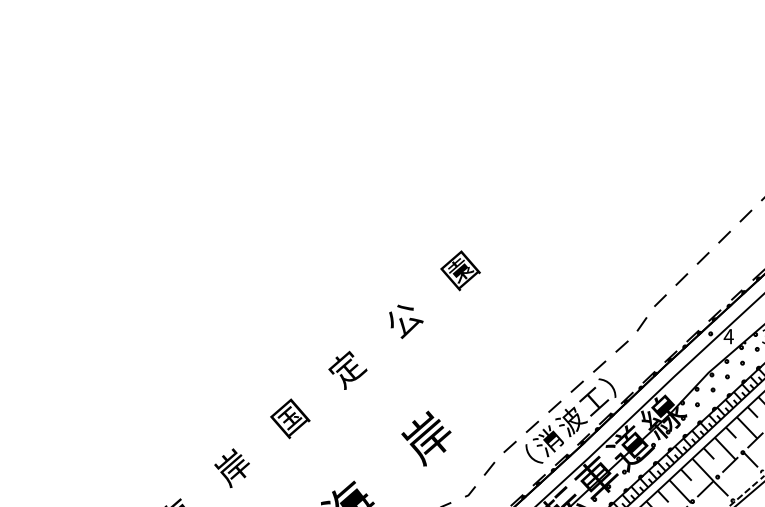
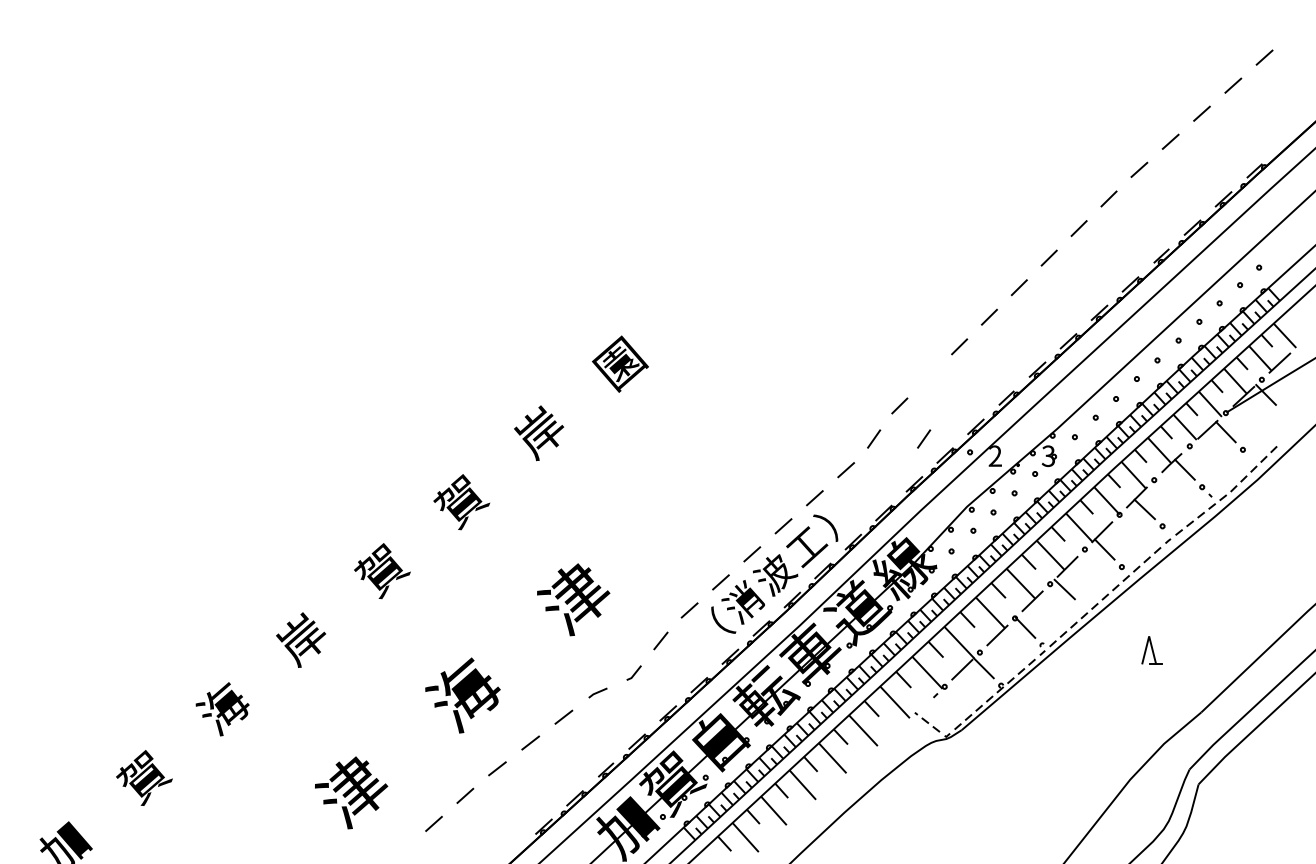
line: (681, 279) -> (929, 376), removed
text: (404, 320) -> (541, 433), 公 -> 岸
line: (678, 323) -> (924, 438), added
text: (728, 336) -> (995, 455), 4 -> 2
text: (346, 369) -> (461, 502), 定 -> 賀
text: (290, 418) -> (382, 570), 国 -> 賀
text: (426, 438) -> (573, 598), 岸 -> 津

